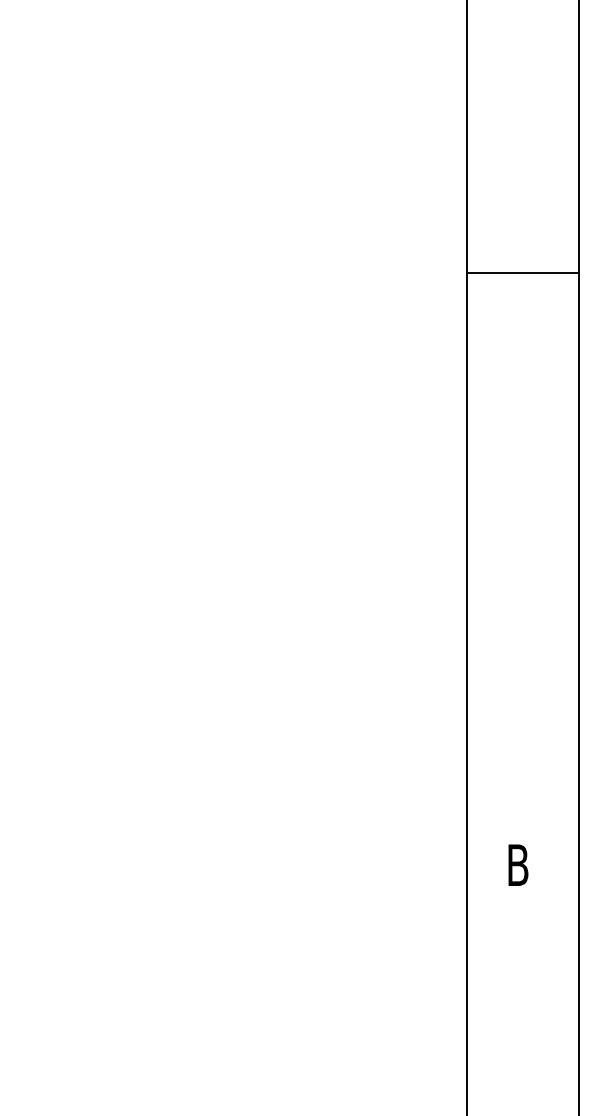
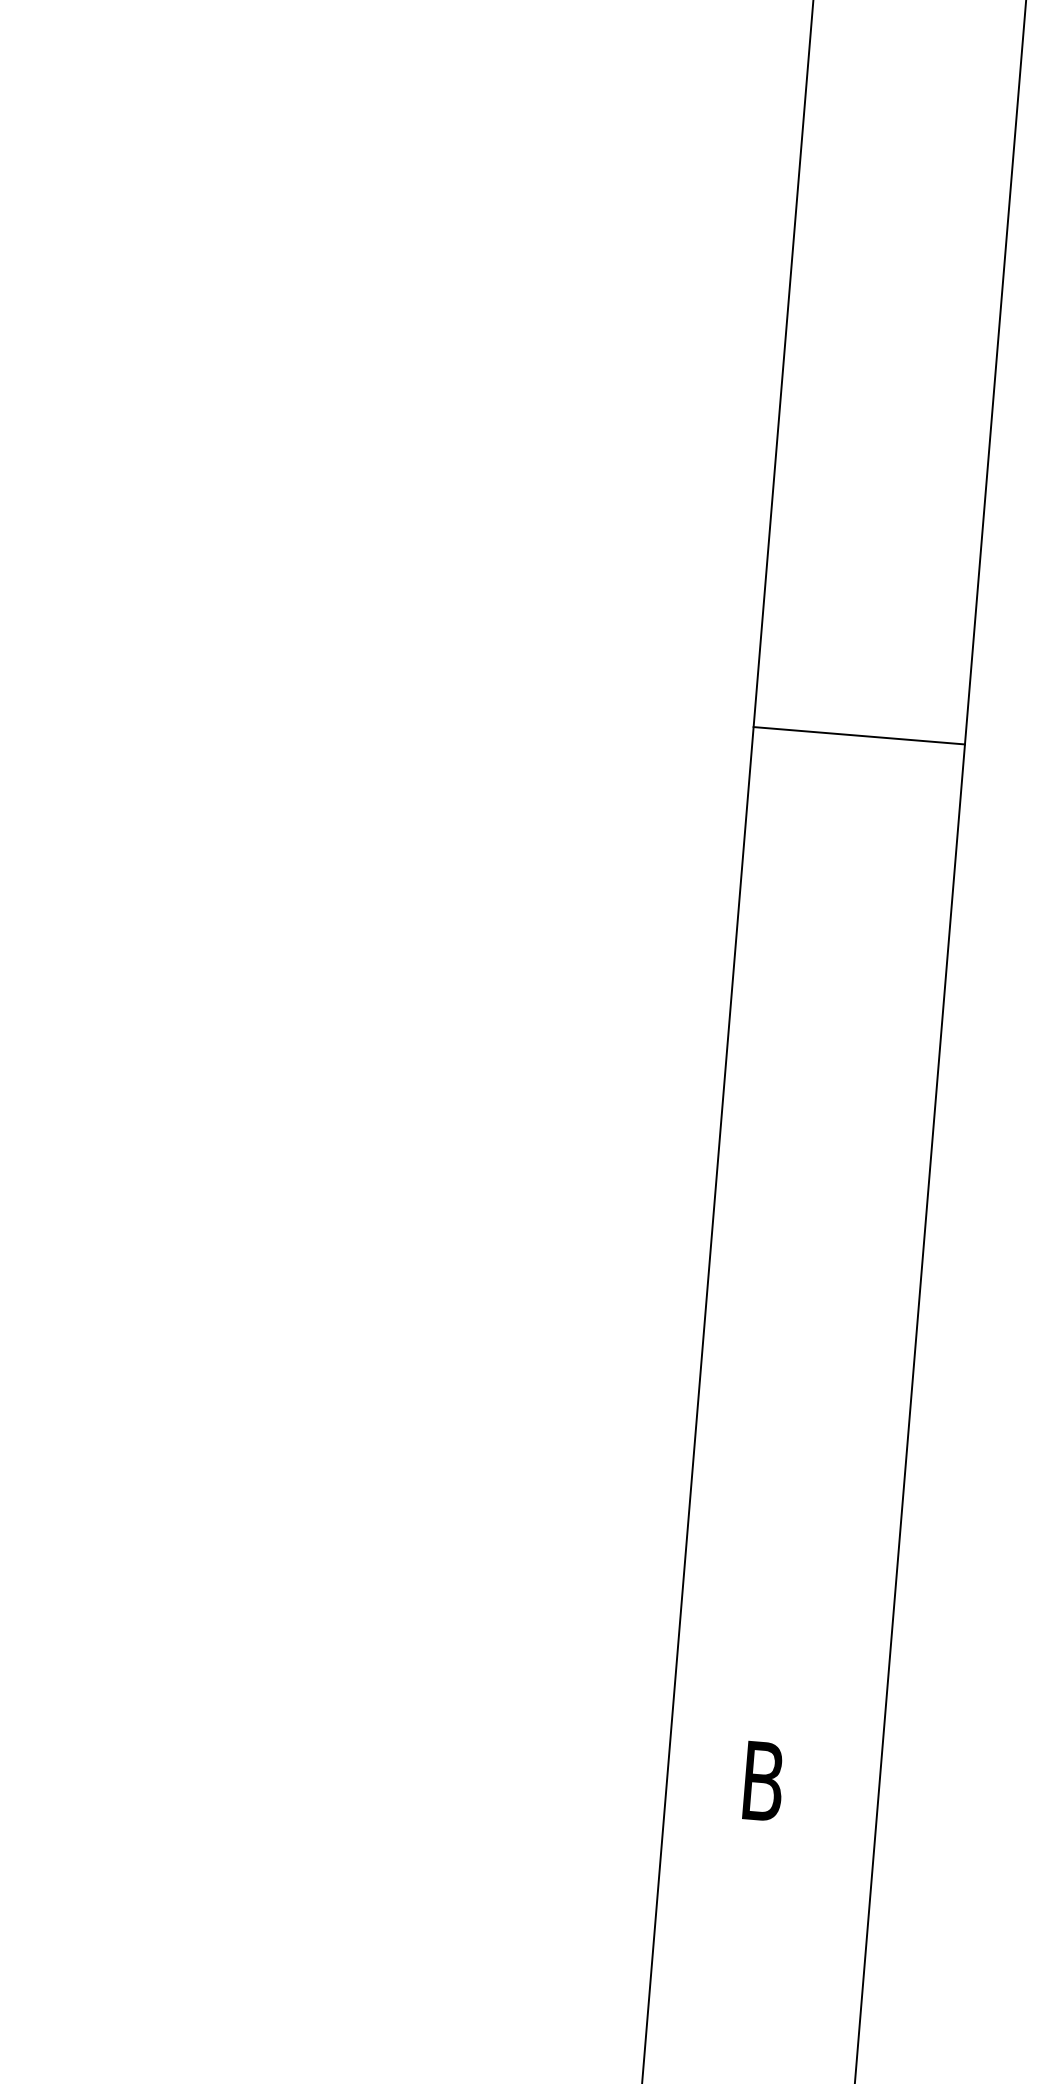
line: (523, 272) -> (859, 735), moved

